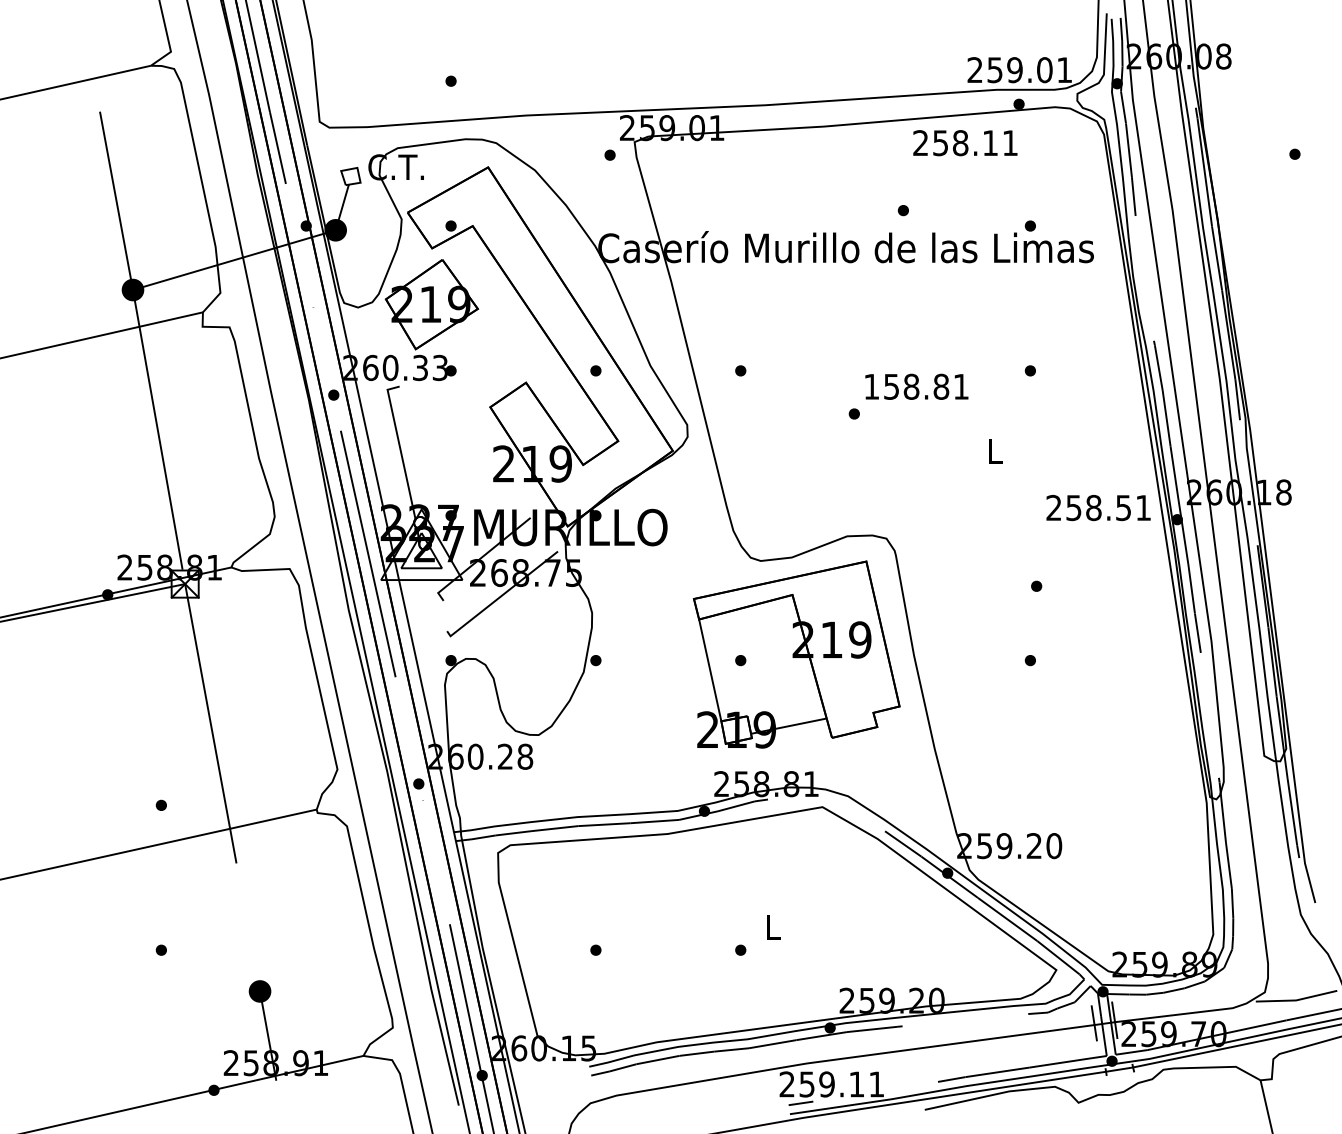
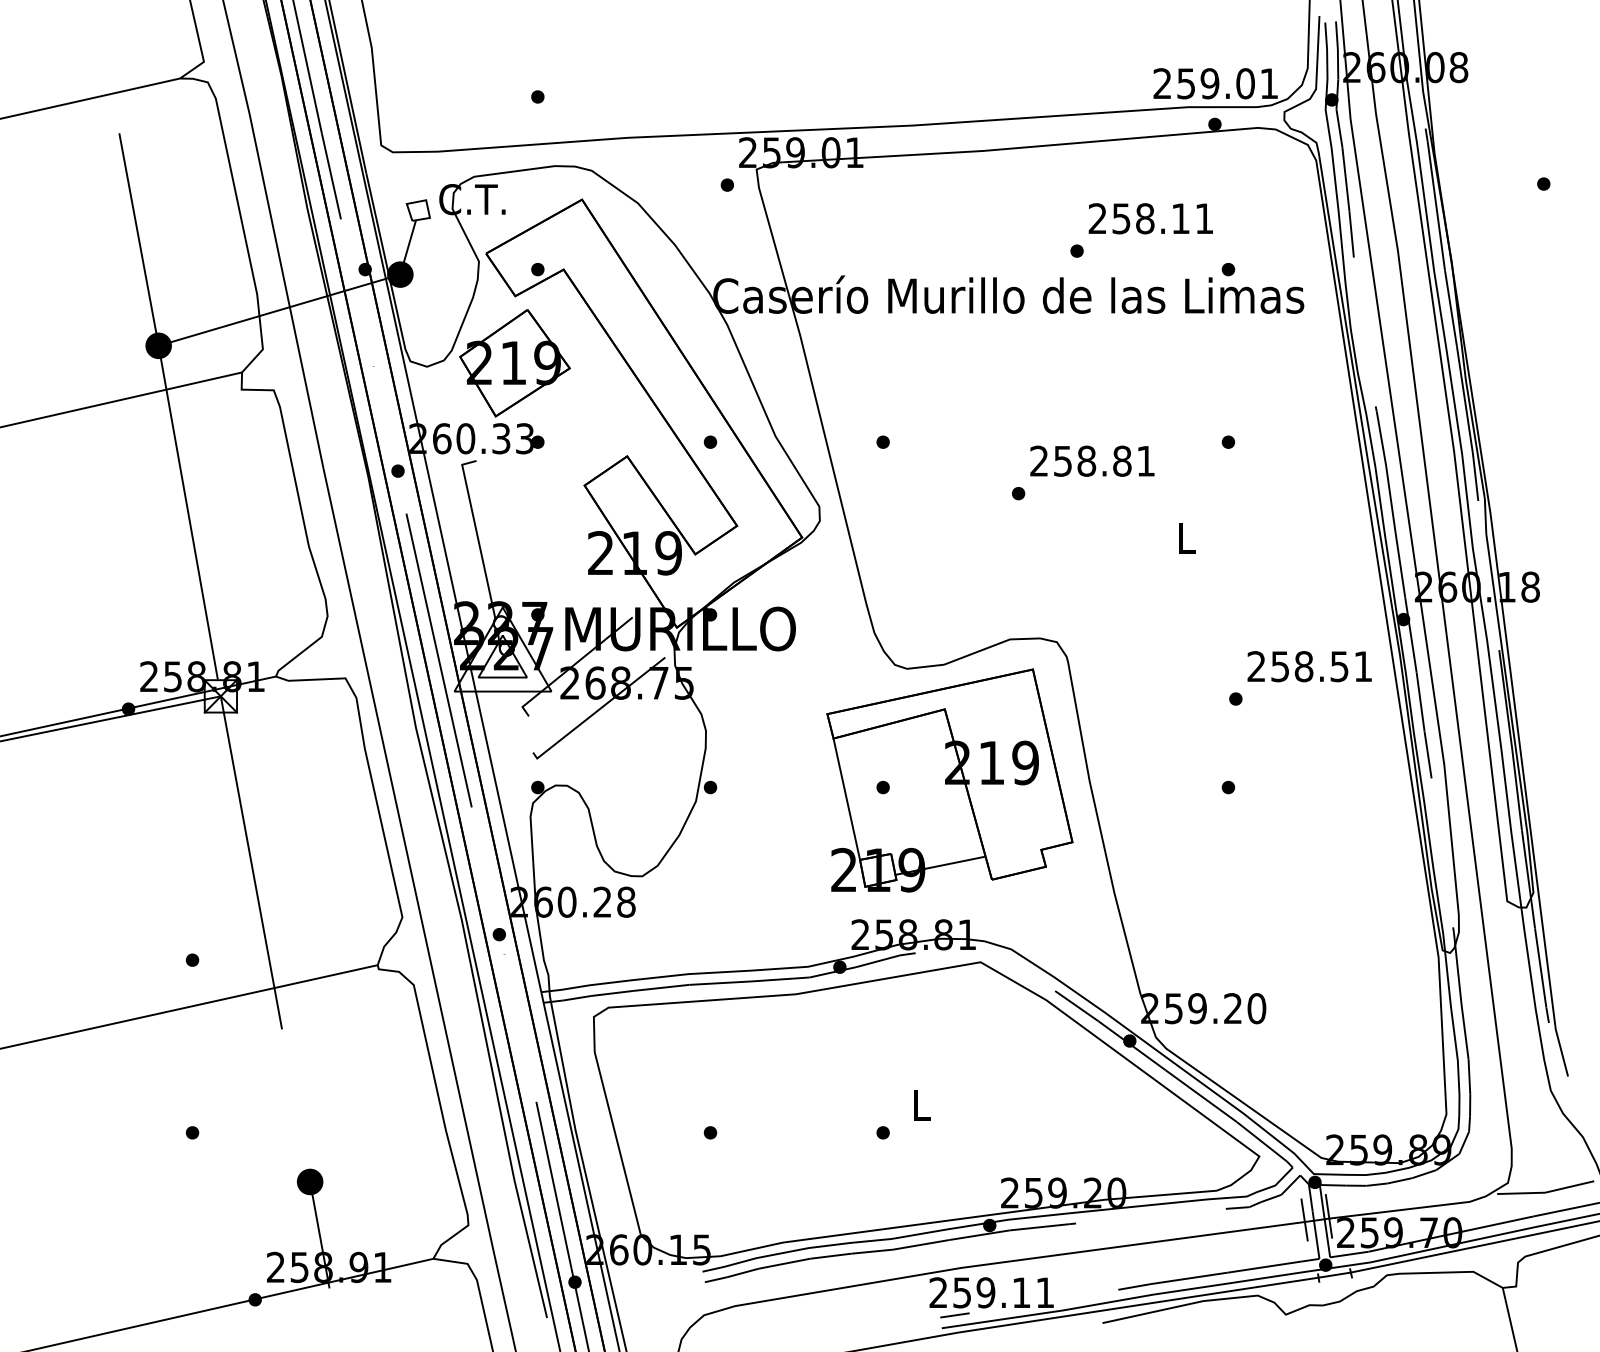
text: (965, 142) -> (1150, 218), moved
text: (871, 386) -> (1038, 460), 158.81 -> 258.81
text: (1098, 507) -> (1309, 666), moved

